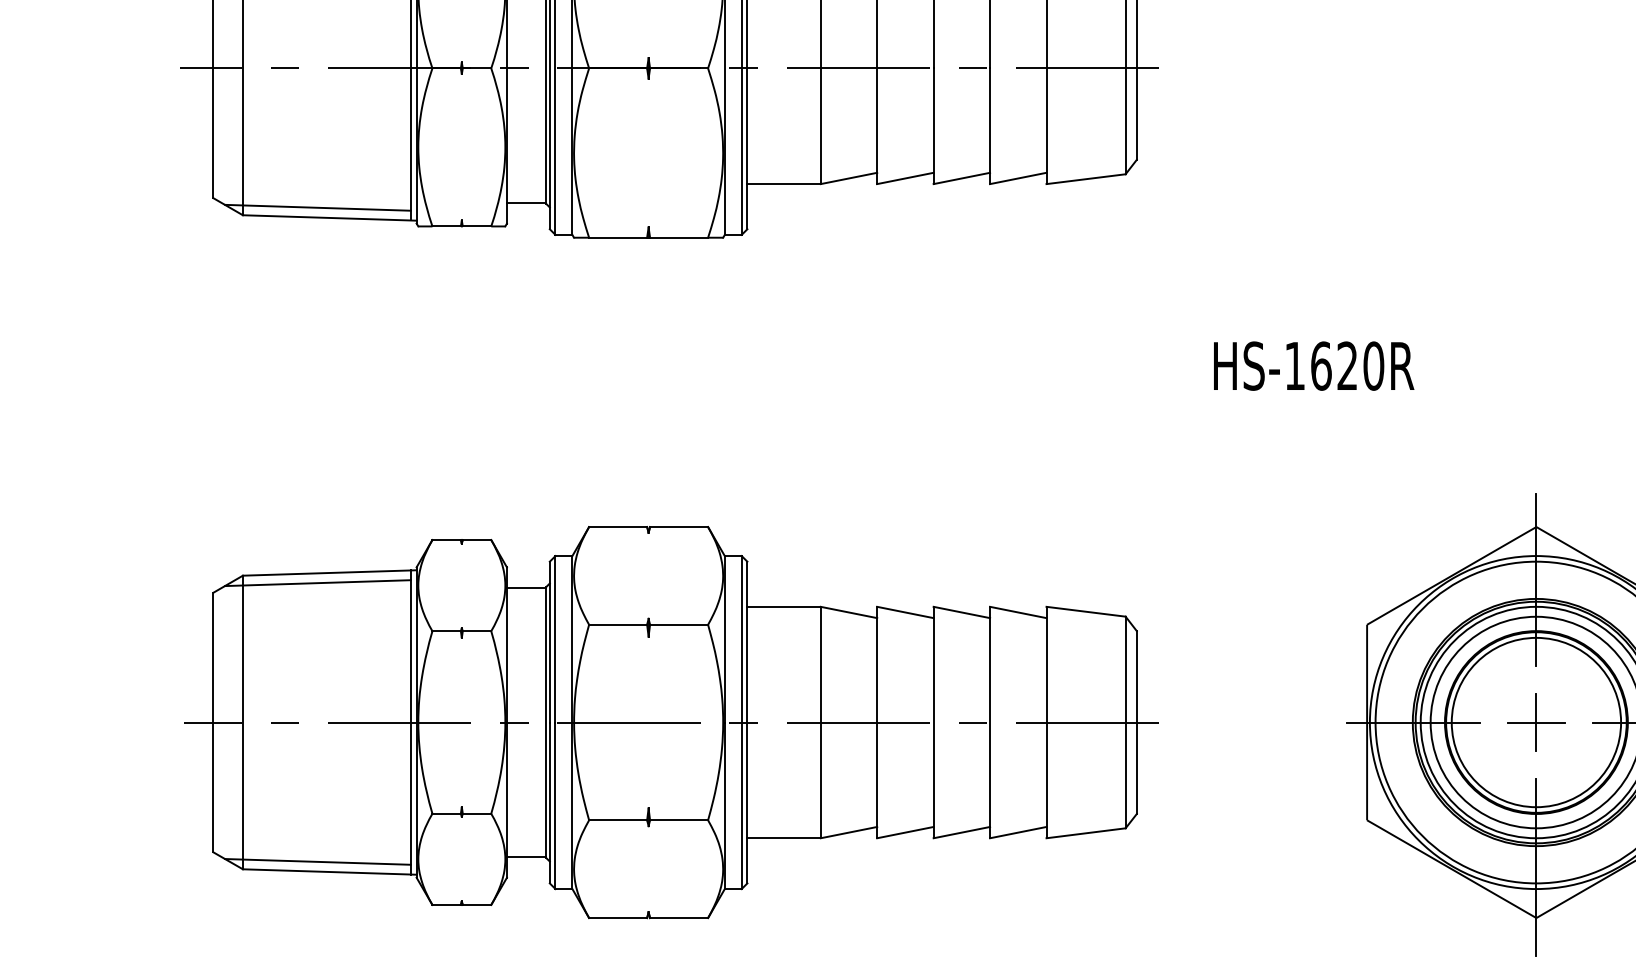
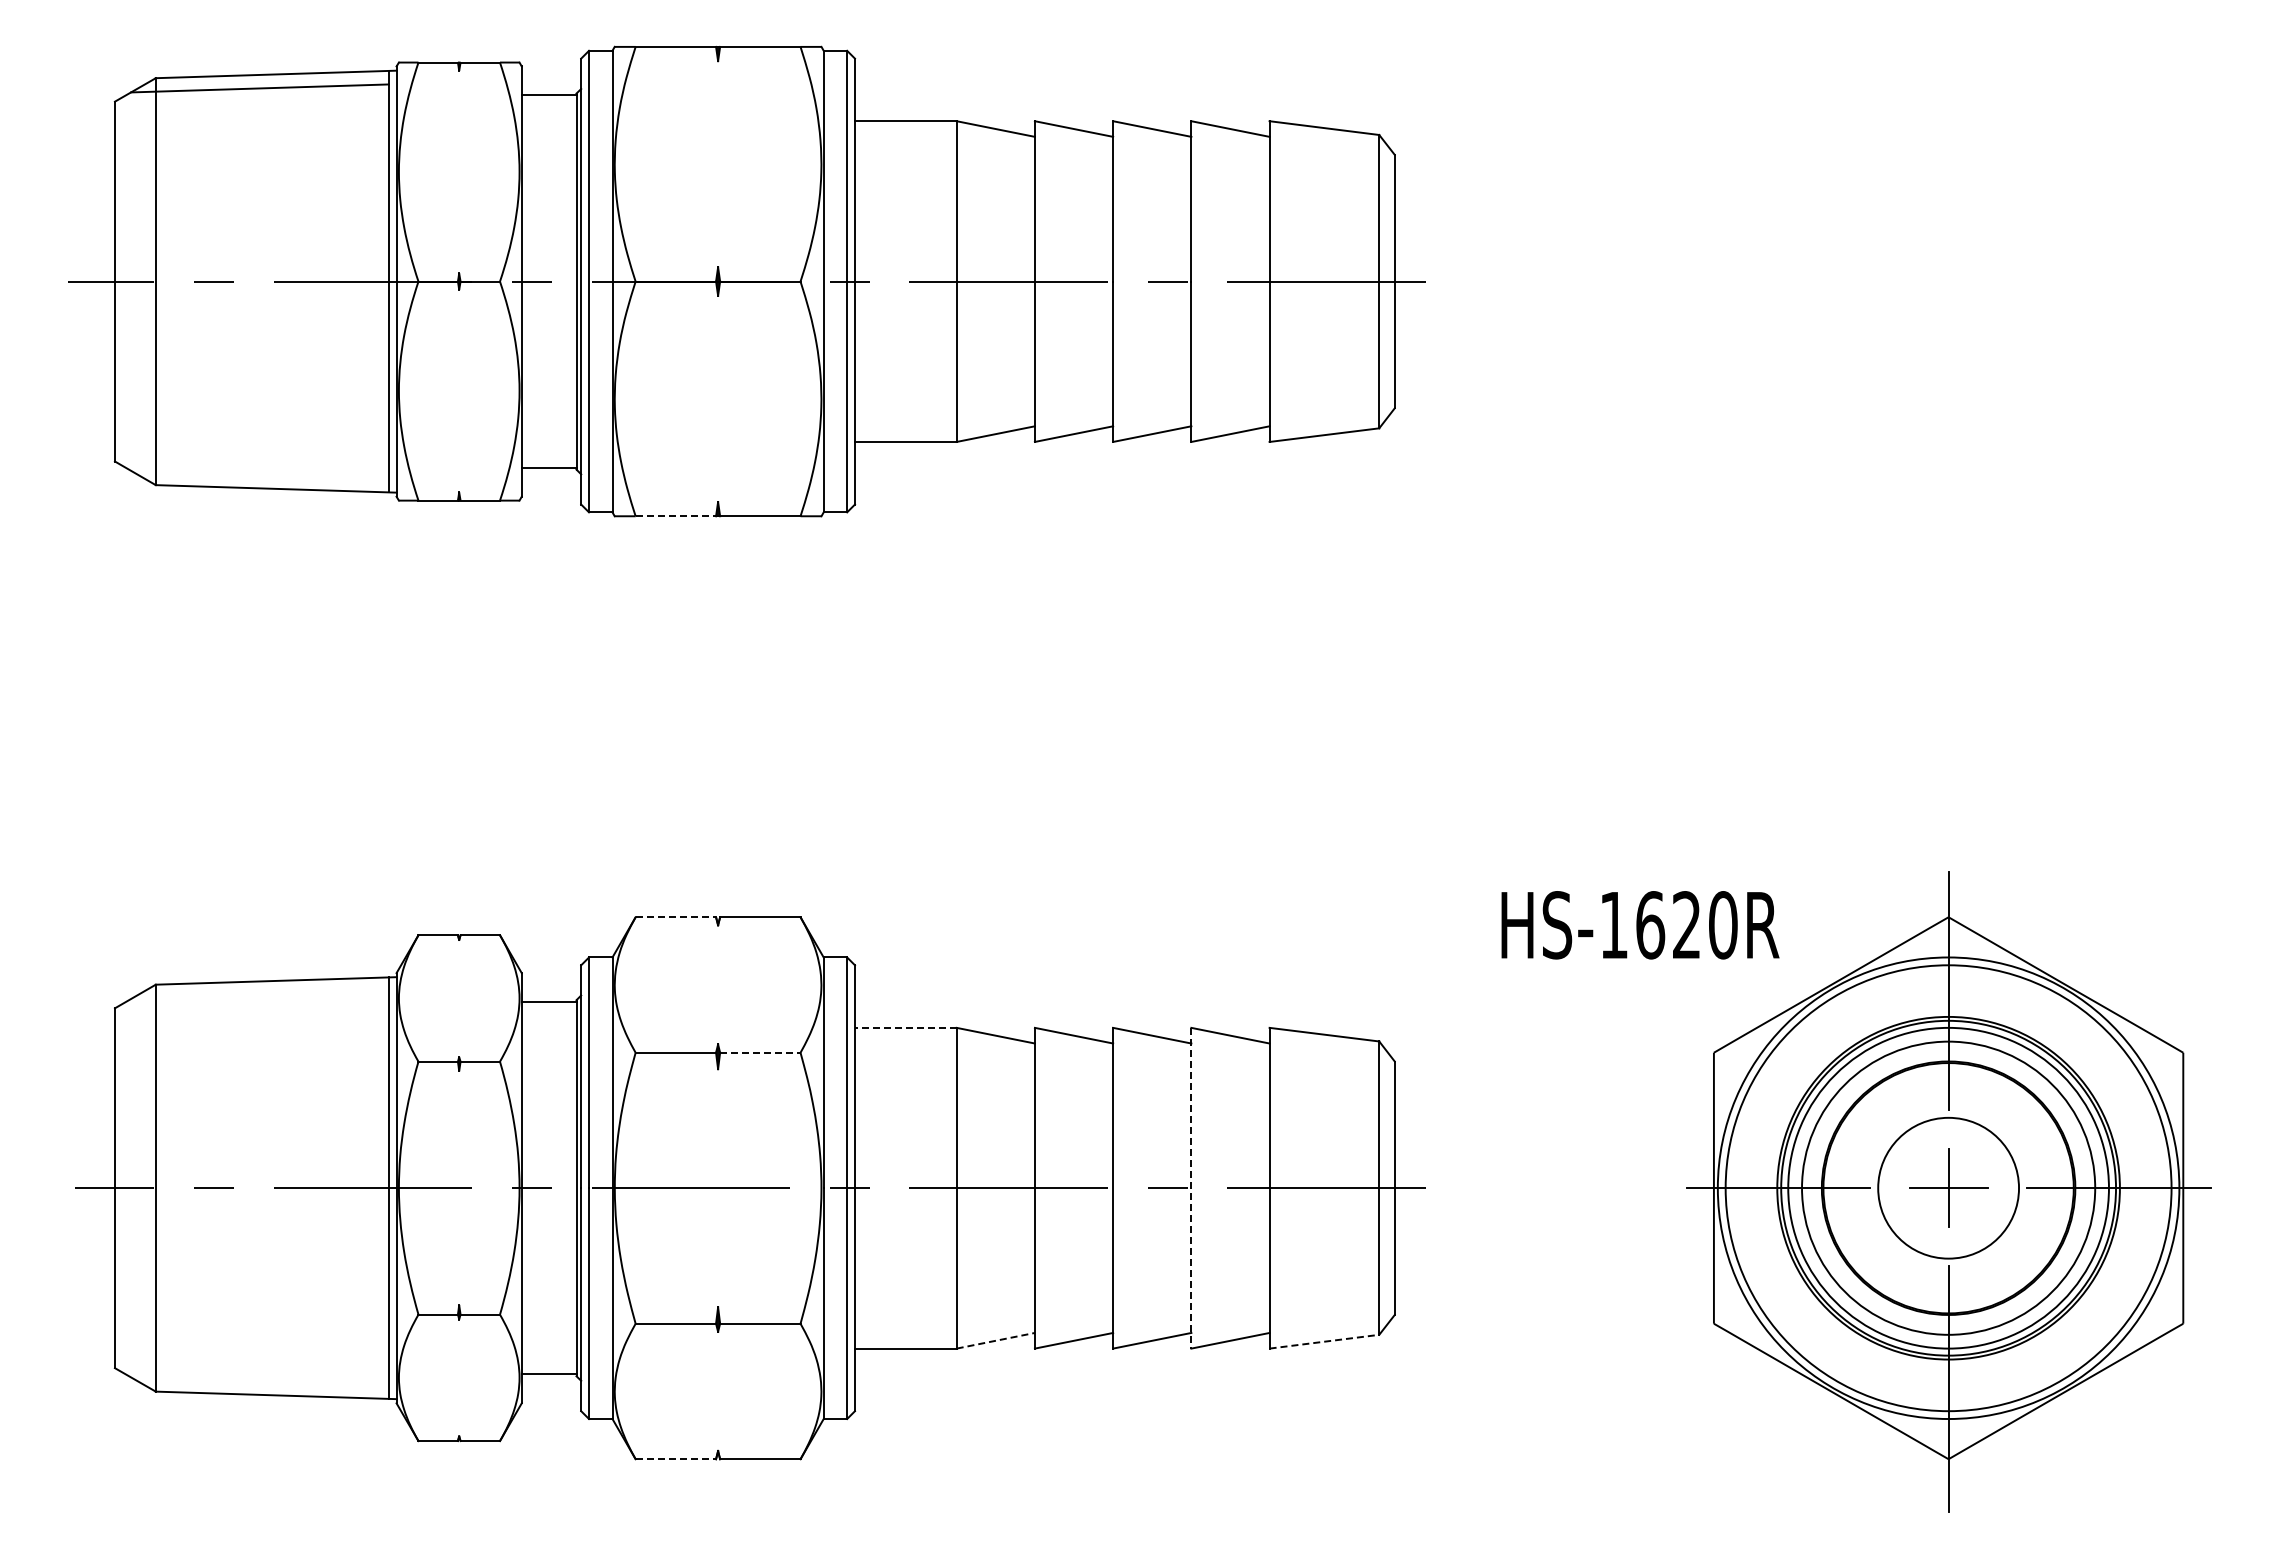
line: (317, 207) -> (259, 474), removed
line: (618, 237) -> (676, 516), solid -> dashed
text: (1314, 366) -> (1640, 925), moved
line: (618, 527) -> (676, 917), solid -> dashed
line: (317, 582) -> (259, 994), removed
line: (783, 606) -> (905, 1027), solid -> dashed
line: (679, 624) -> (760, 1052), solid -> dashed
line: (990, 722) -> (1191, 1188), solid -> dashed
circle: (1536, 722) -> (1948, 1187), size x0.6
line: (848, 832) -> (995, 1340), solid -> dashed
line: (1086, 833) -> (1324, 1341), solid -> dashed
line: (317, 861) -> (259, 1381), removed
line: (618, 918) -> (676, 1459), solid -> dashed

